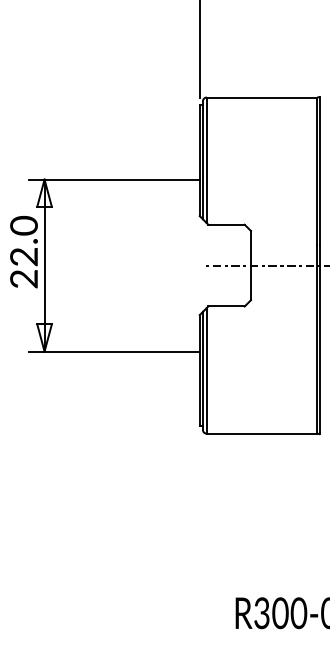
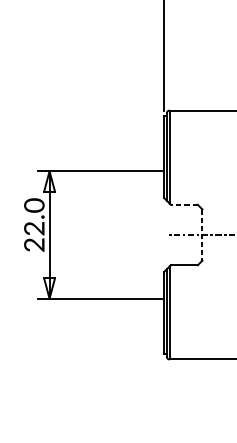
line: (226, 224) -> (184, 204), solid -> dashed
line: (250, 265) -> (202, 234), solid -> dashed

